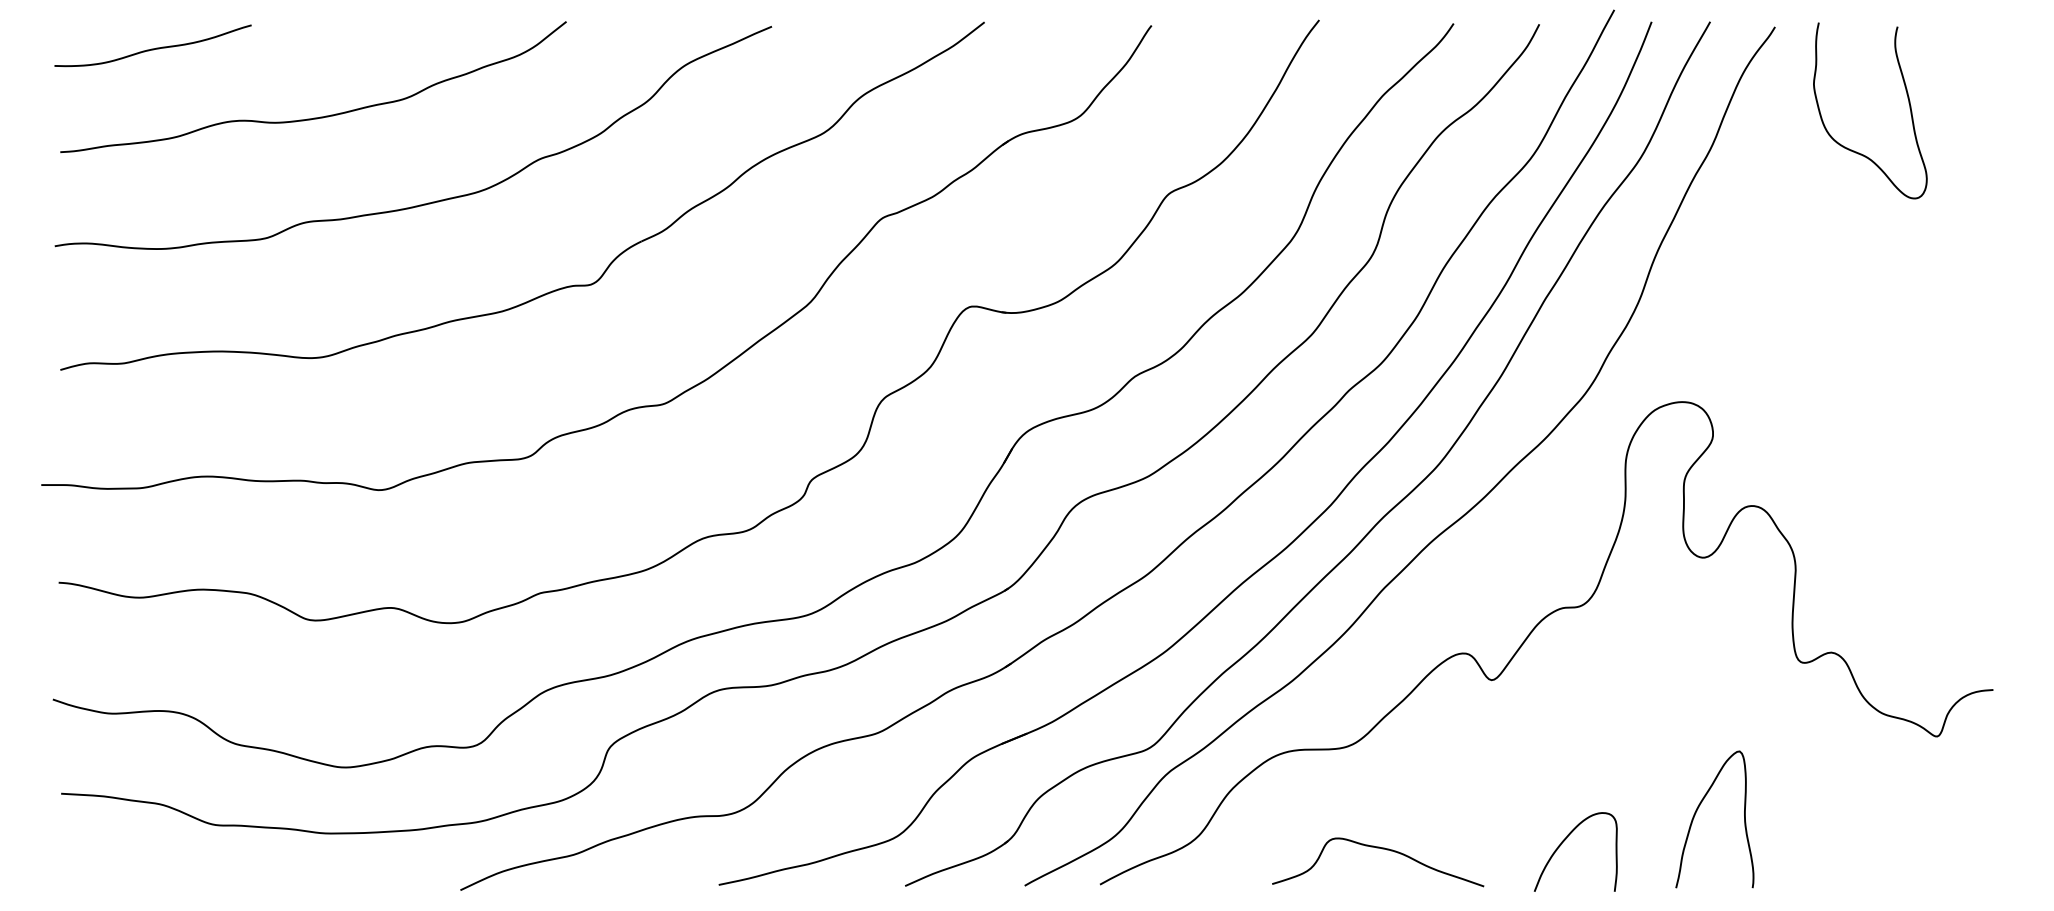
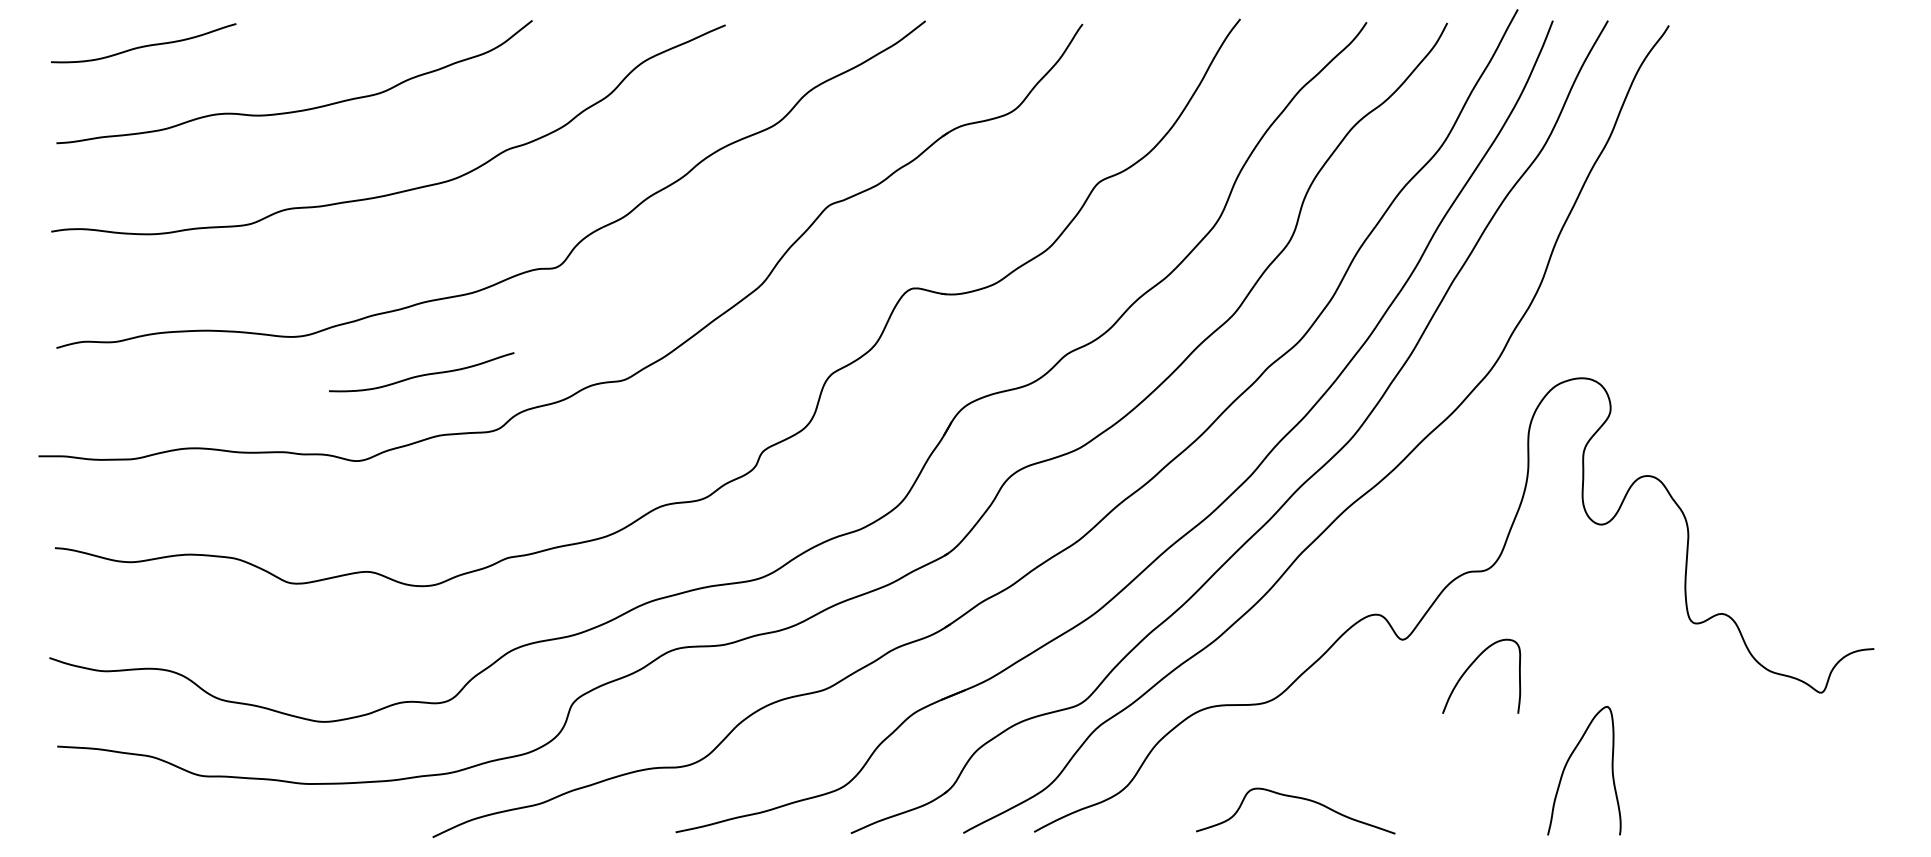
curve: (1908, 104) -> (1794, 98), removed
curve: (448, 398) -> (421, 374), added
curve: (1698, 810) -> (1568, 762), moved
curve: (1564, 842) -> (1470, 667), moved

